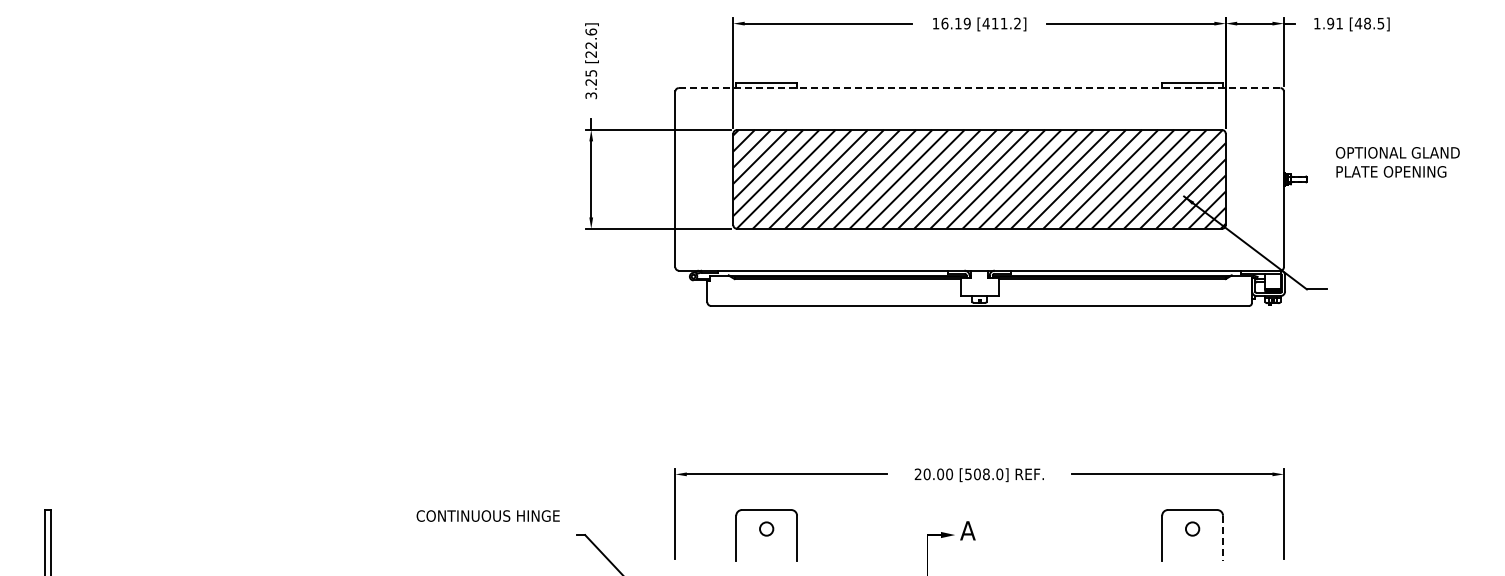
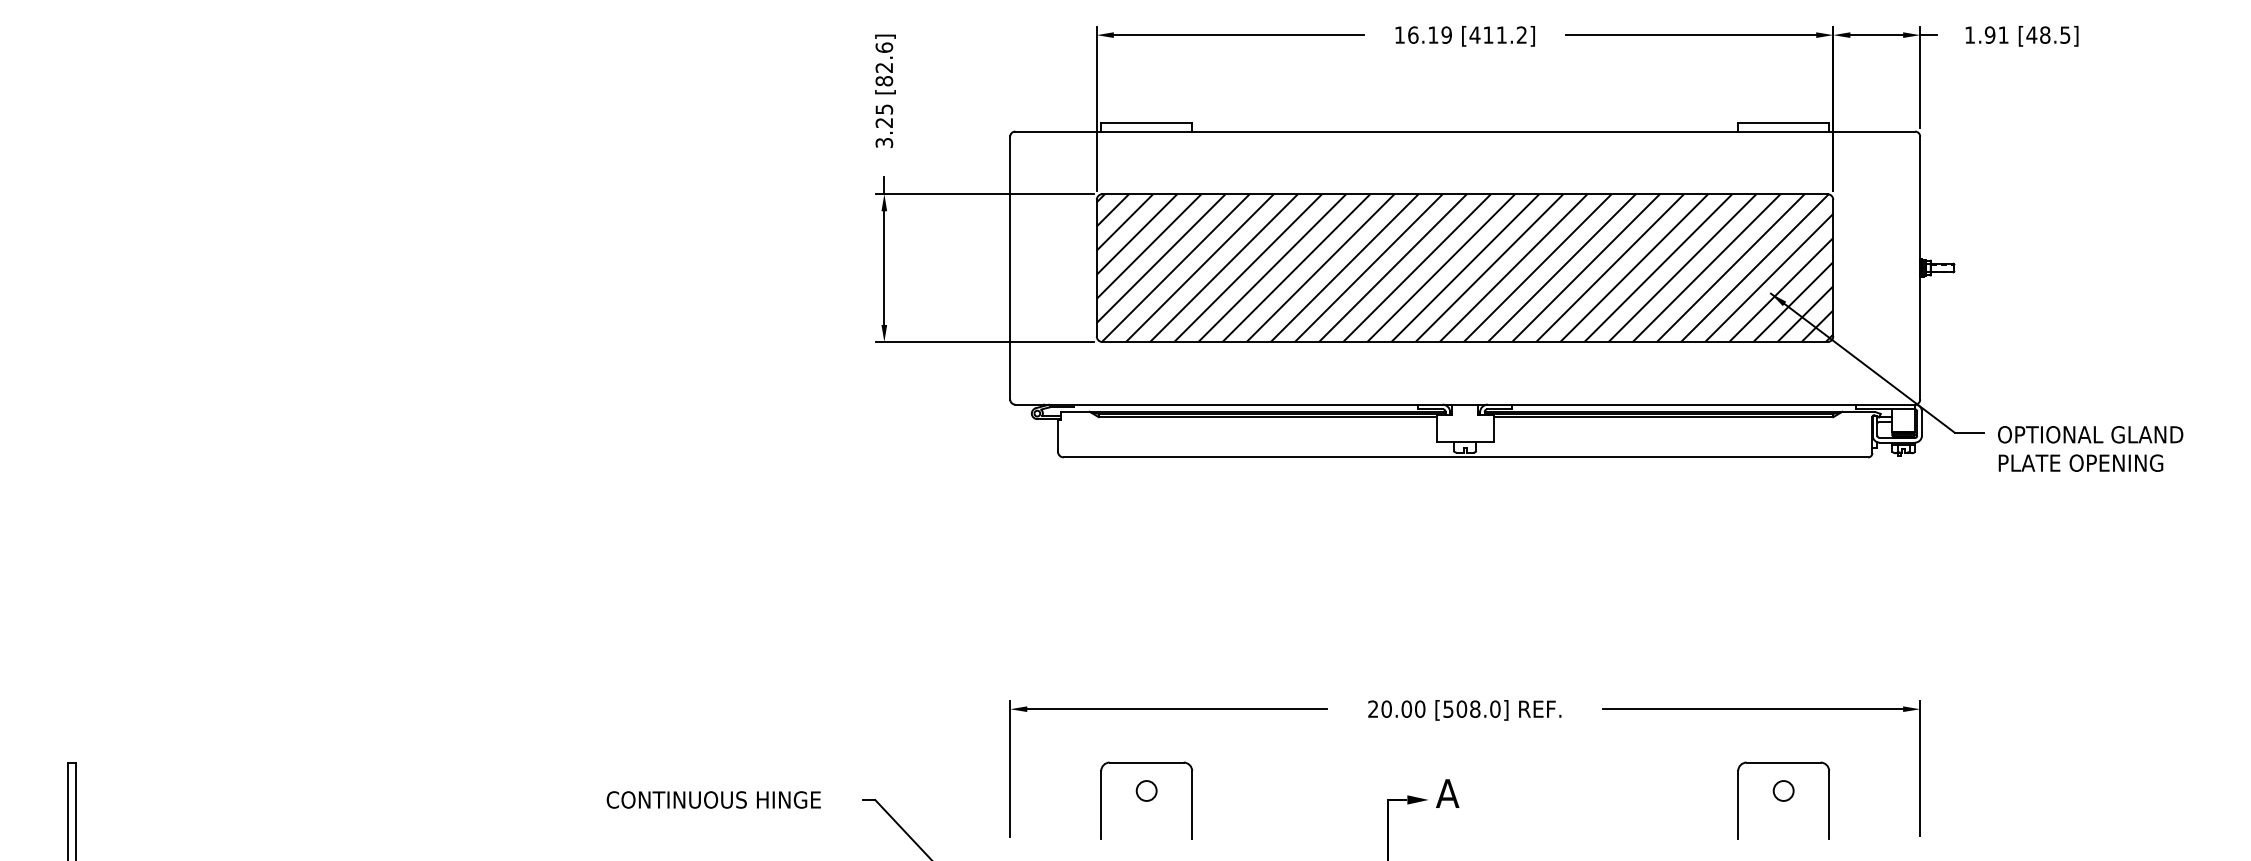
text: (591, 54) -> (884, 81), [22.6] -> [82.6]
line: (979, 88) -> (1464, 132), dashed -> solid
text: (1397, 162) -> (2090, 449), moved
text: (487, 515) -> (712, 799), moved
line: (1223, 538) -> (1829, 805), dashed -> solid

